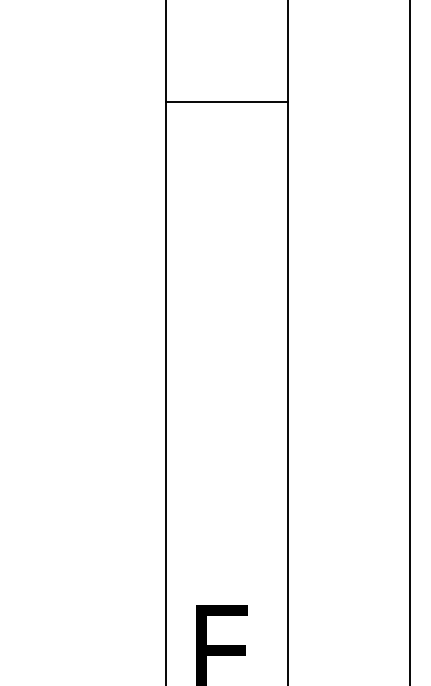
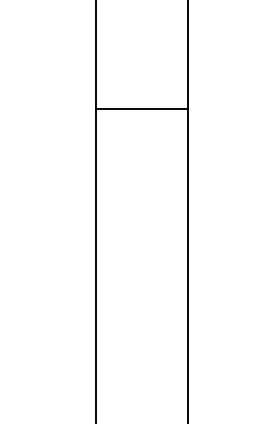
line: (227, 102) -> (142, 109), moved

